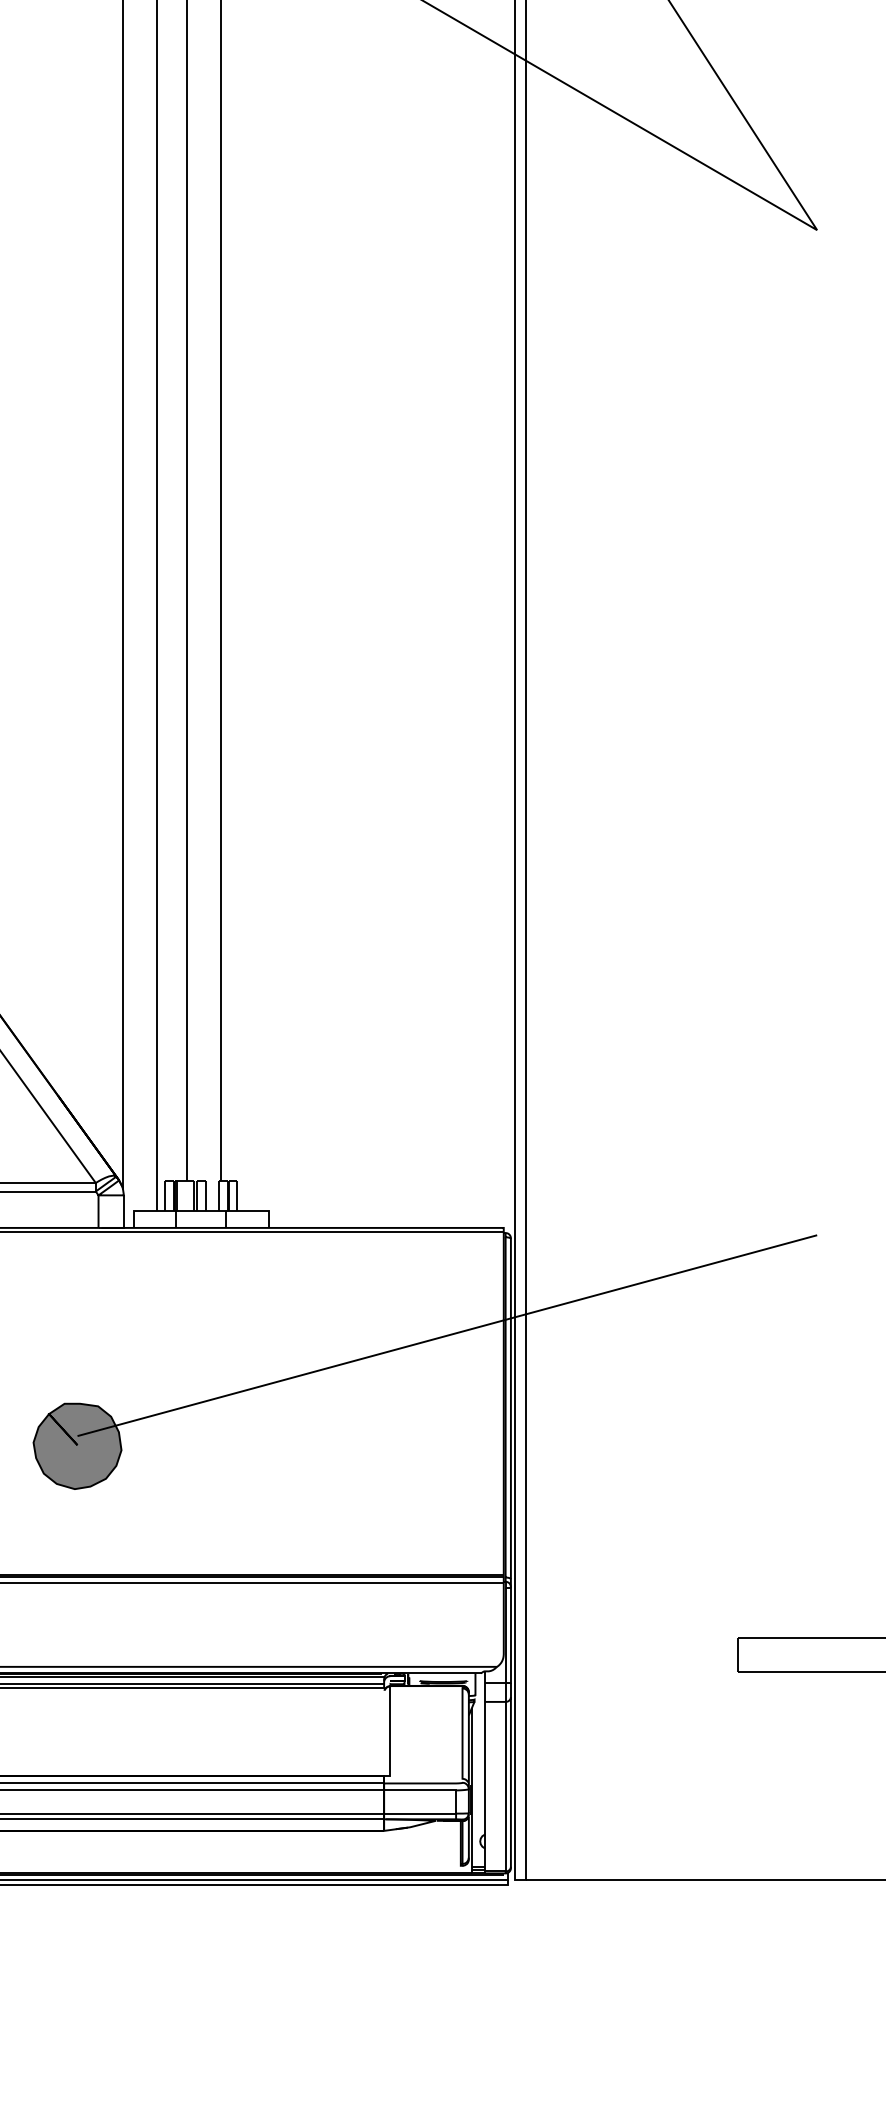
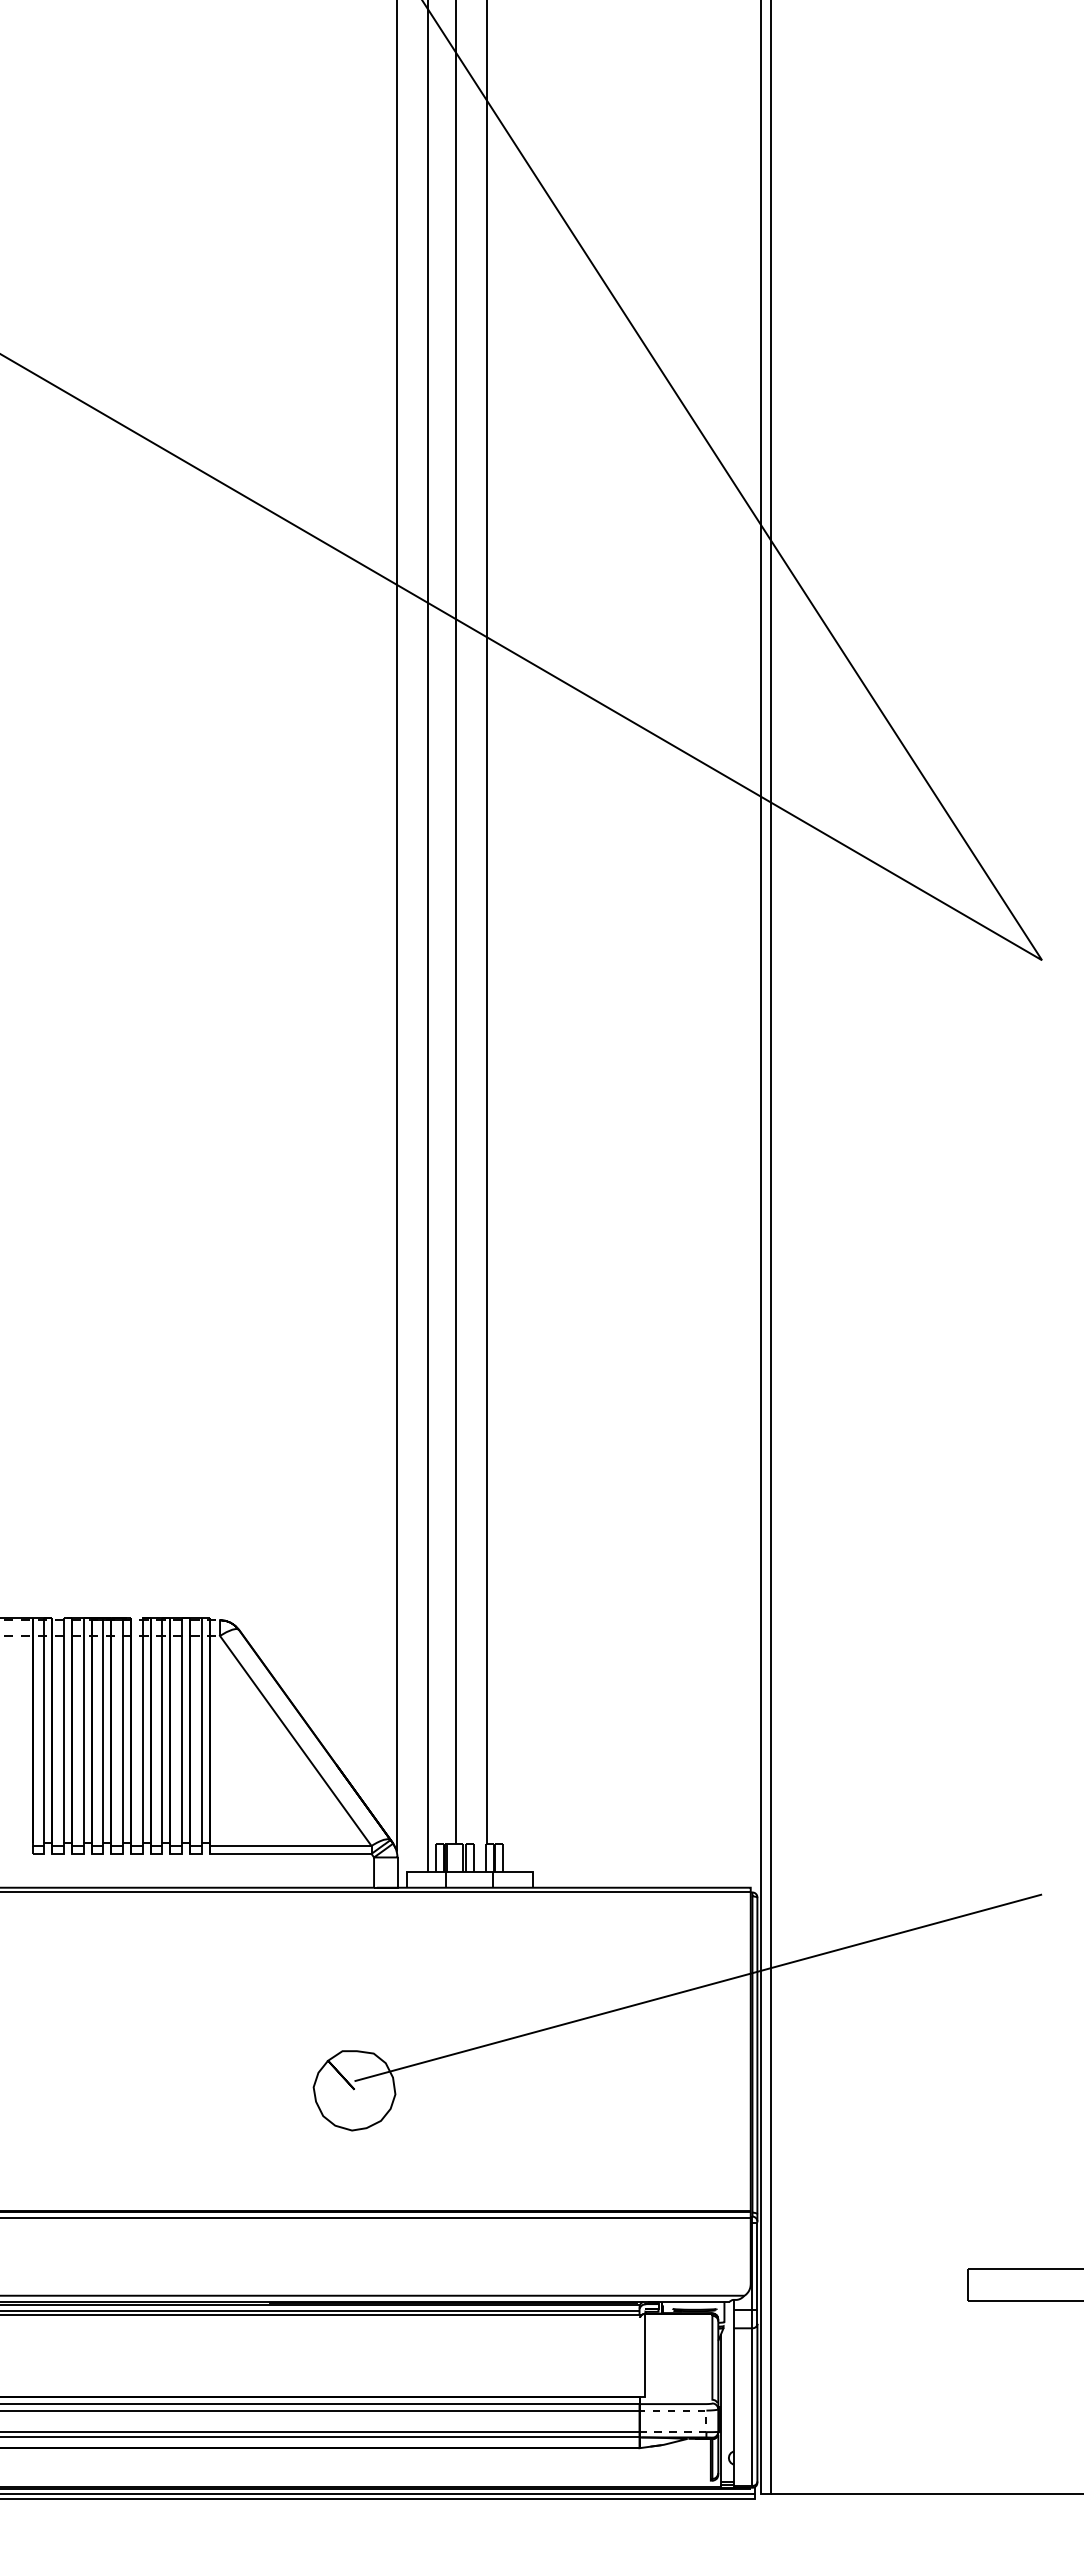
fill: (77, 1446) -> (354, 2090), removed
line: (456, 1802) -> (706, 2421), solid -> dashed

